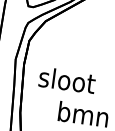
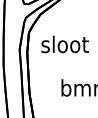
text: (66, 80) -> (64, 44), moved

